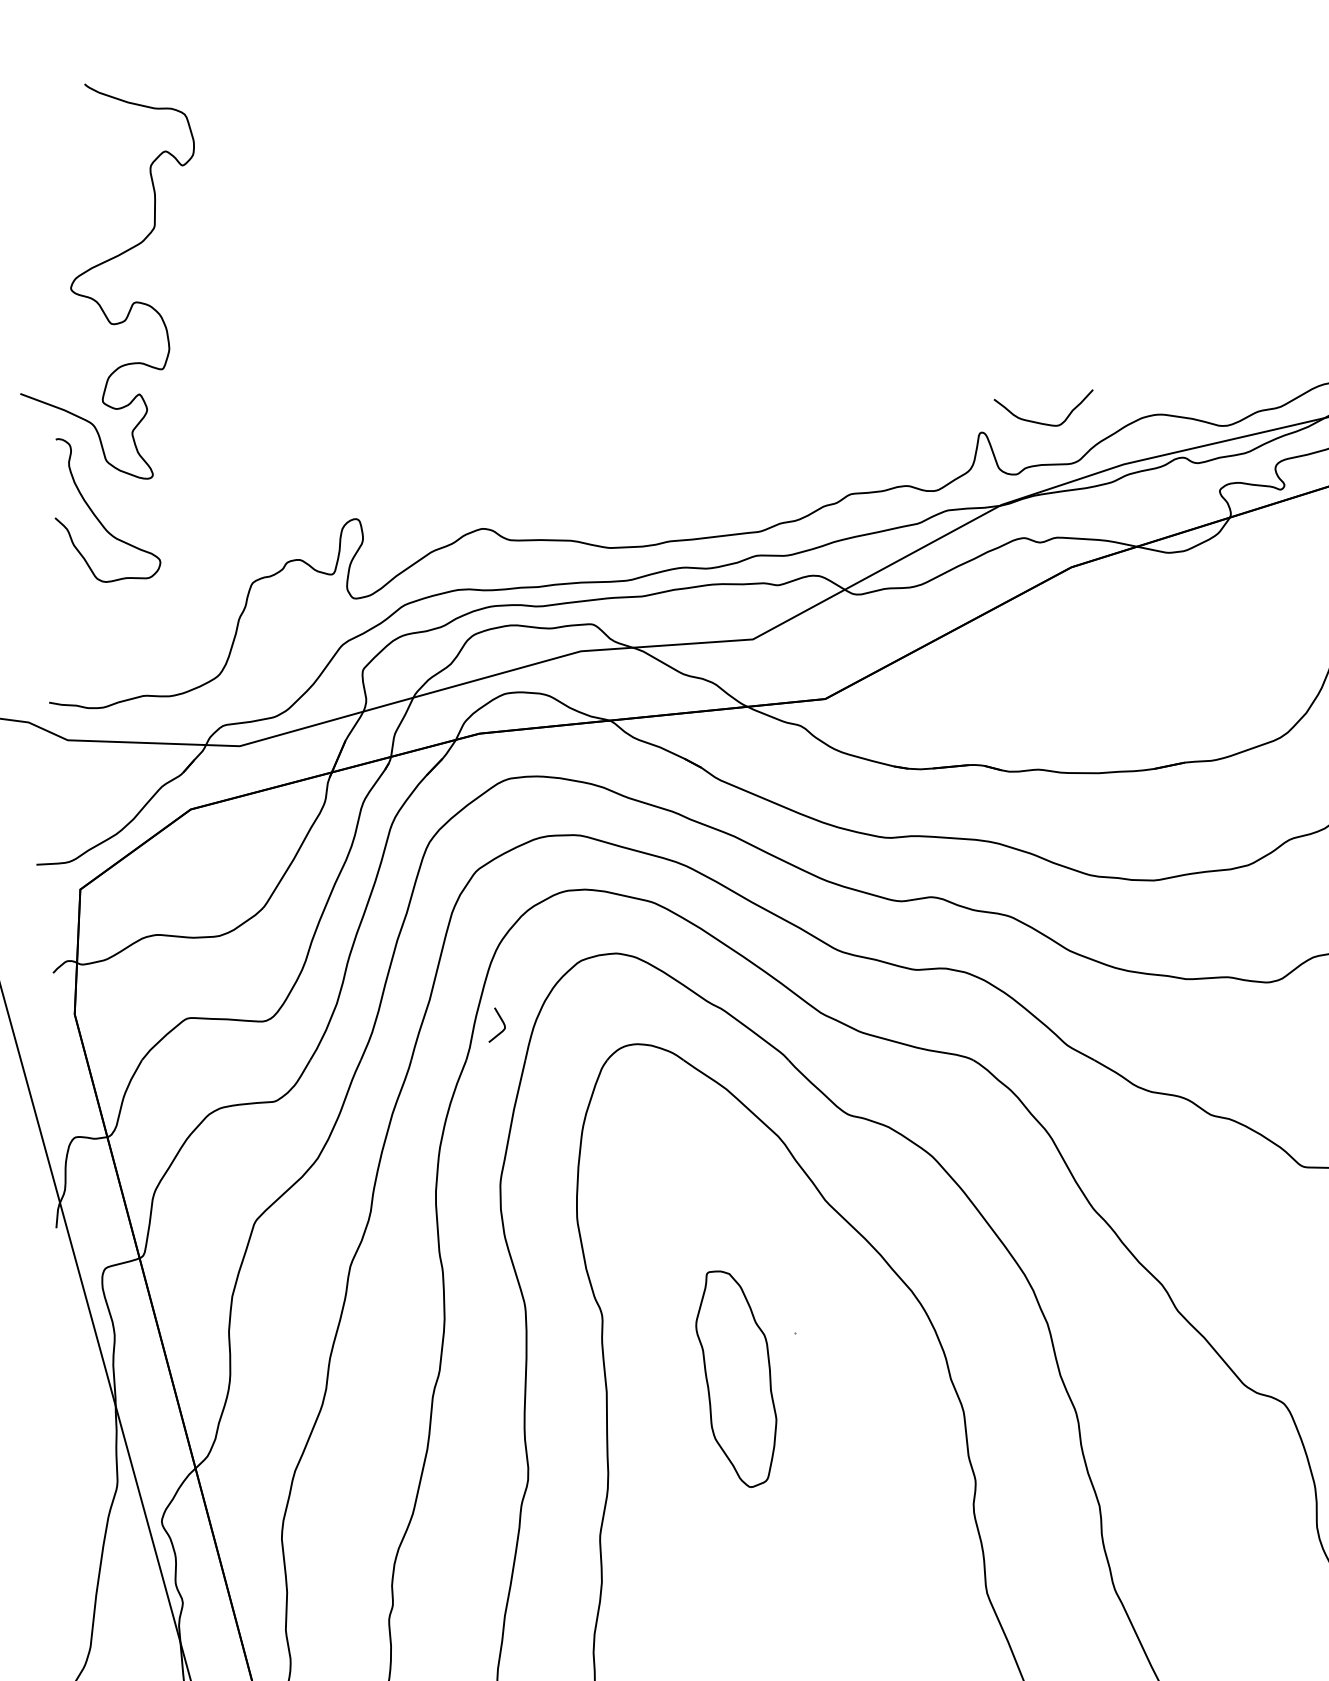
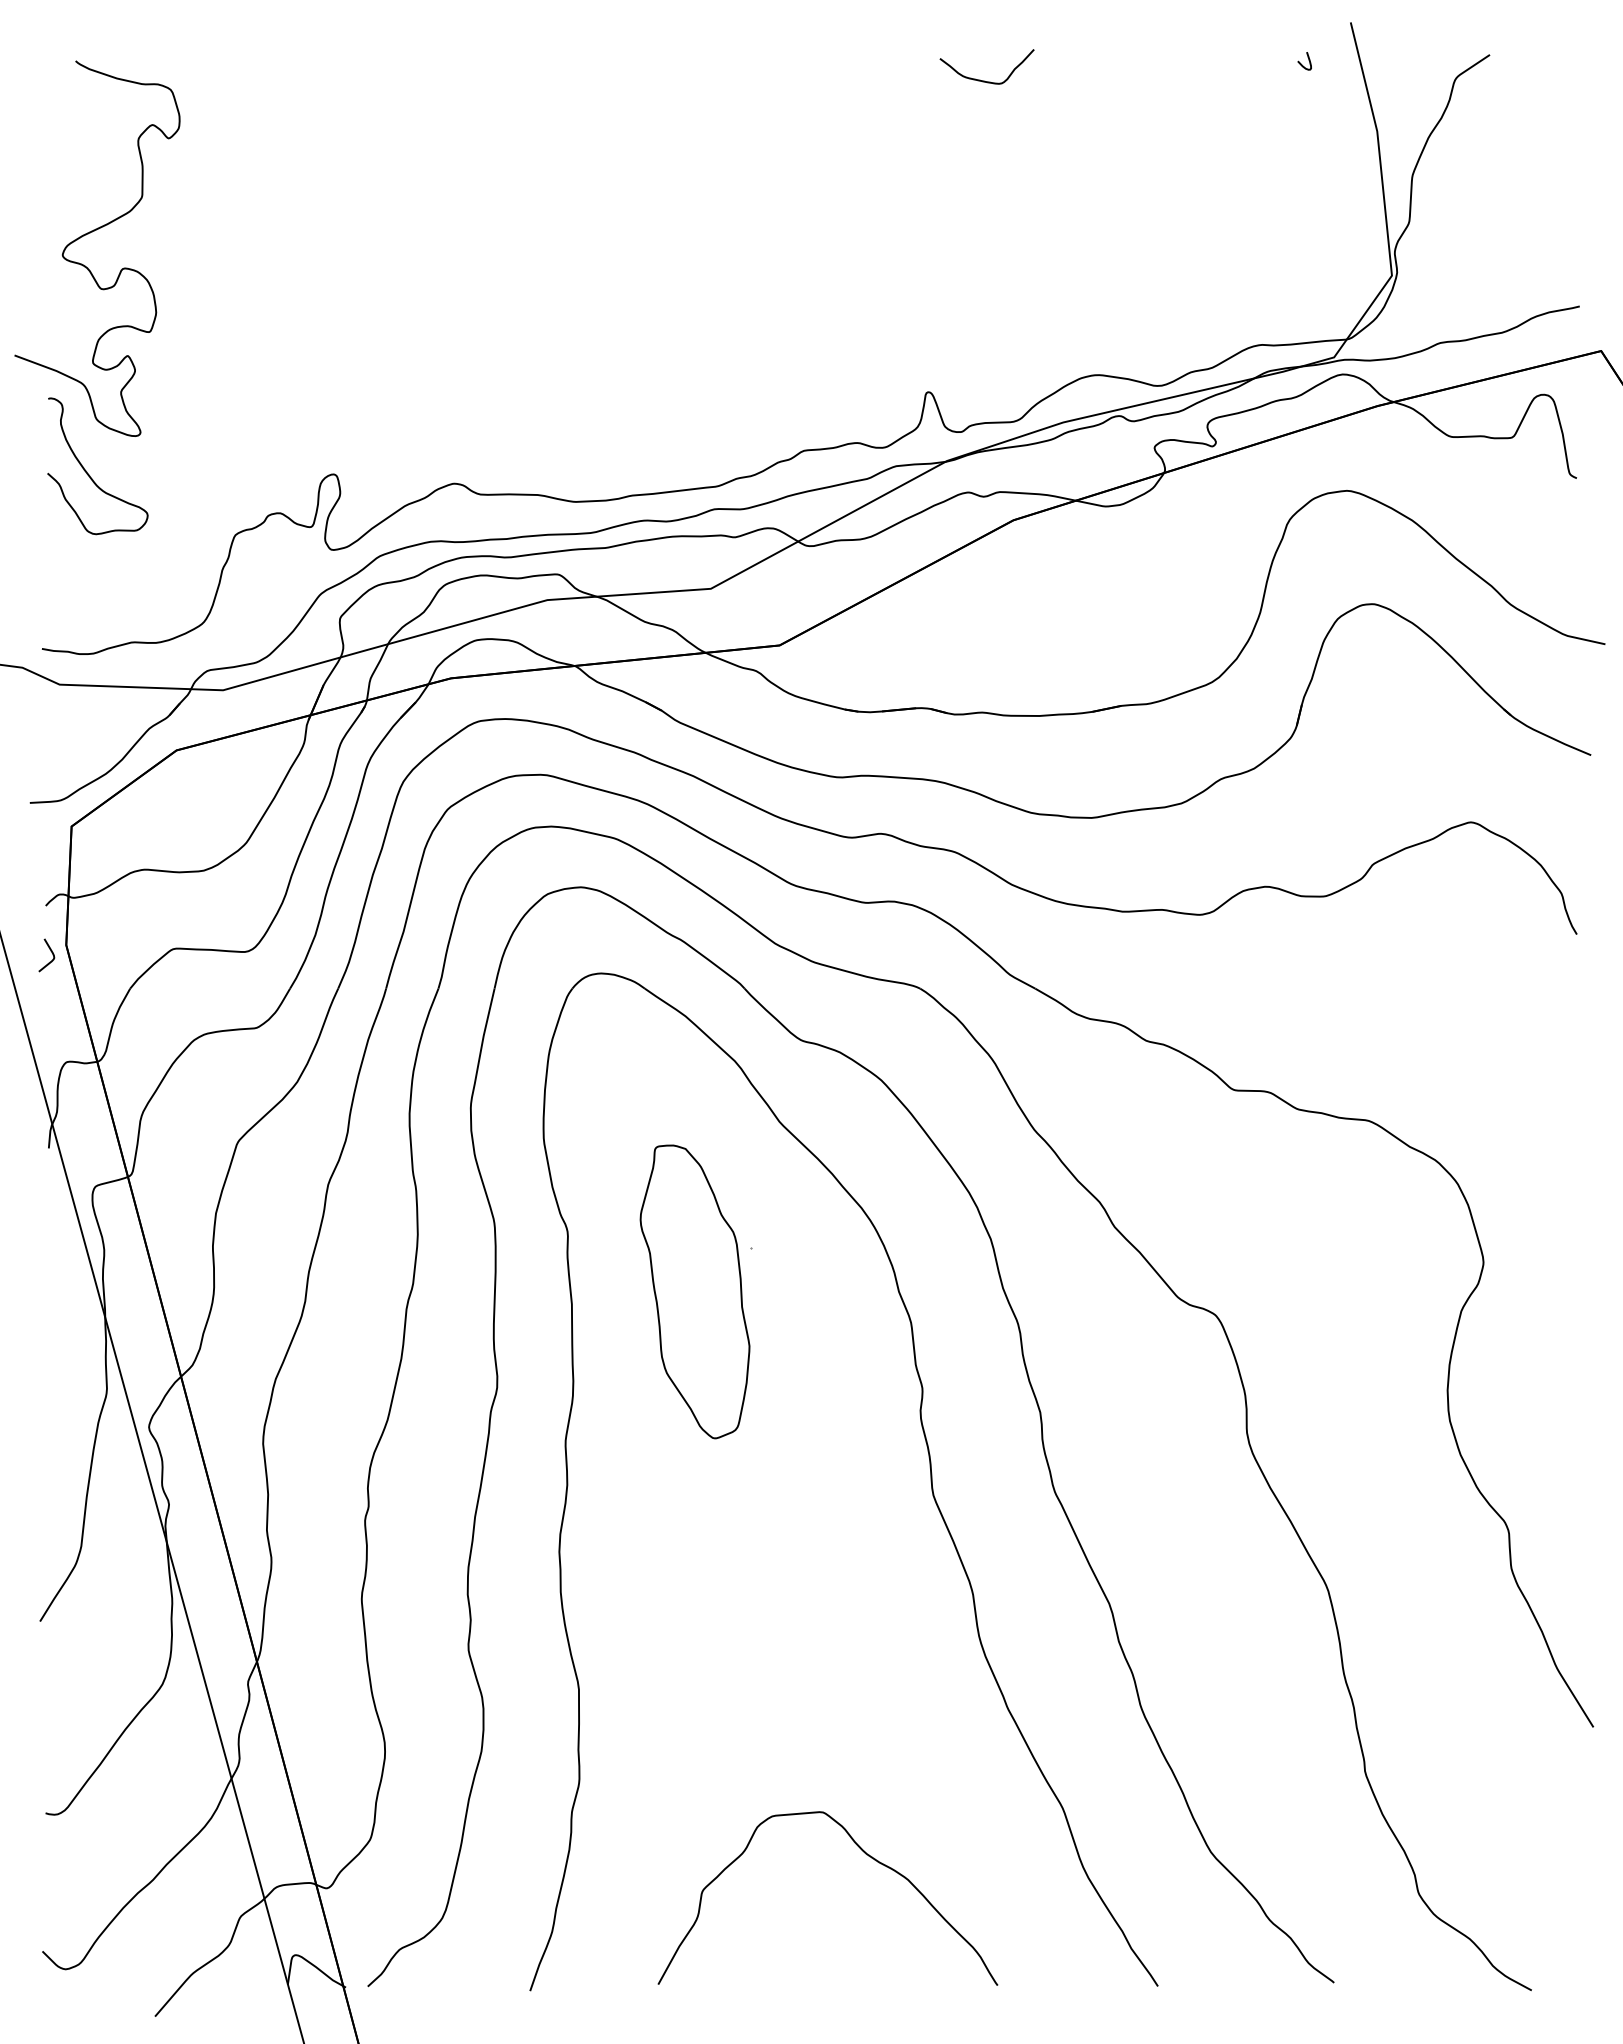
curve: (1040, 422) -> (984, 80), moved
curve: (501, 1021) -> (50, 951), moved
part: (735, 1378) -> (694, 1291), size x1.43

